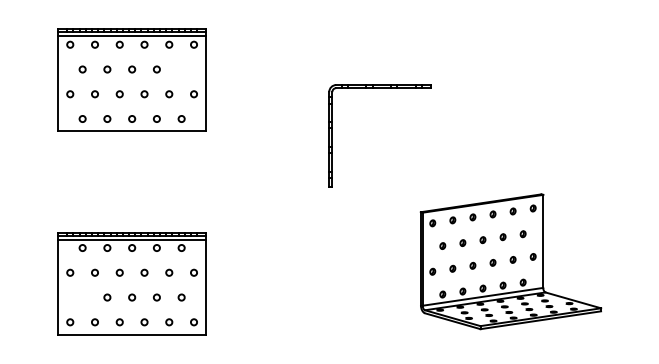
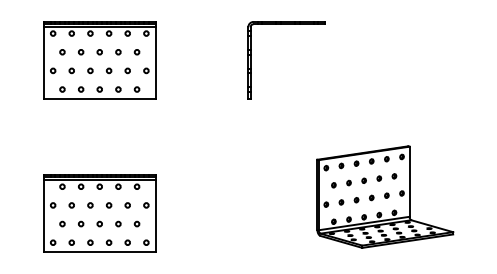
circle: (180, 69) -> (136, 52), added
part: (333, 136) -> (251, 60), moved
circle: (82, 296) -> (62, 223), added

